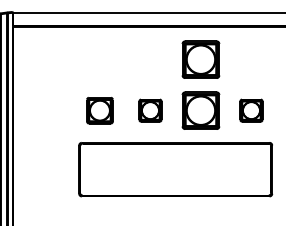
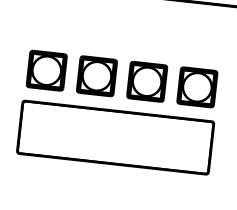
part: (200, 59) -> (152, 30), removed
part: (99, 110) -> (46, 70), size x1.43
part: (150, 110) -> (97, 76), size x1.67
part: (251, 110) -> (197, 87), size x1.67

